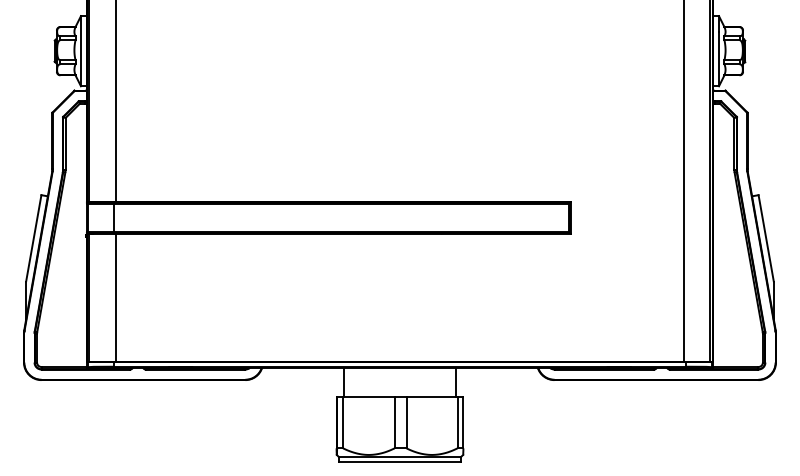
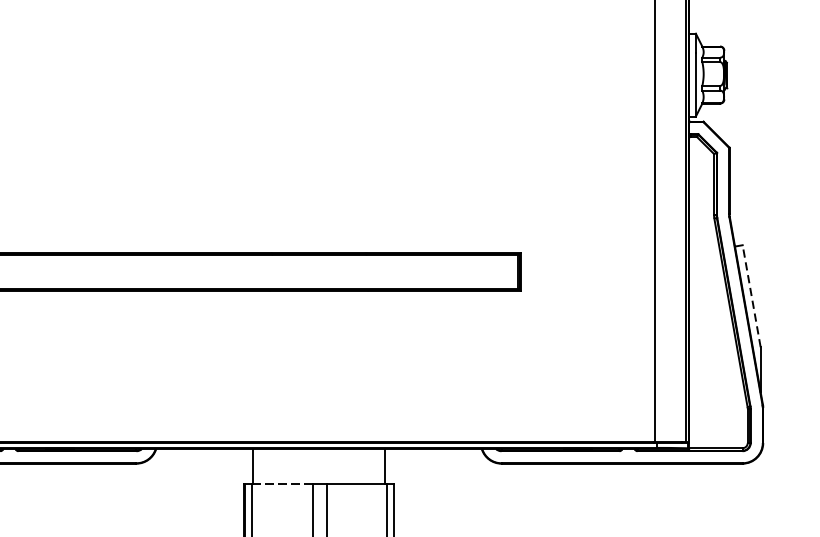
line: (766, 238) -> (752, 296), solid -> dashed
line: (368, 397) -> (281, 484), solid -> dashed

